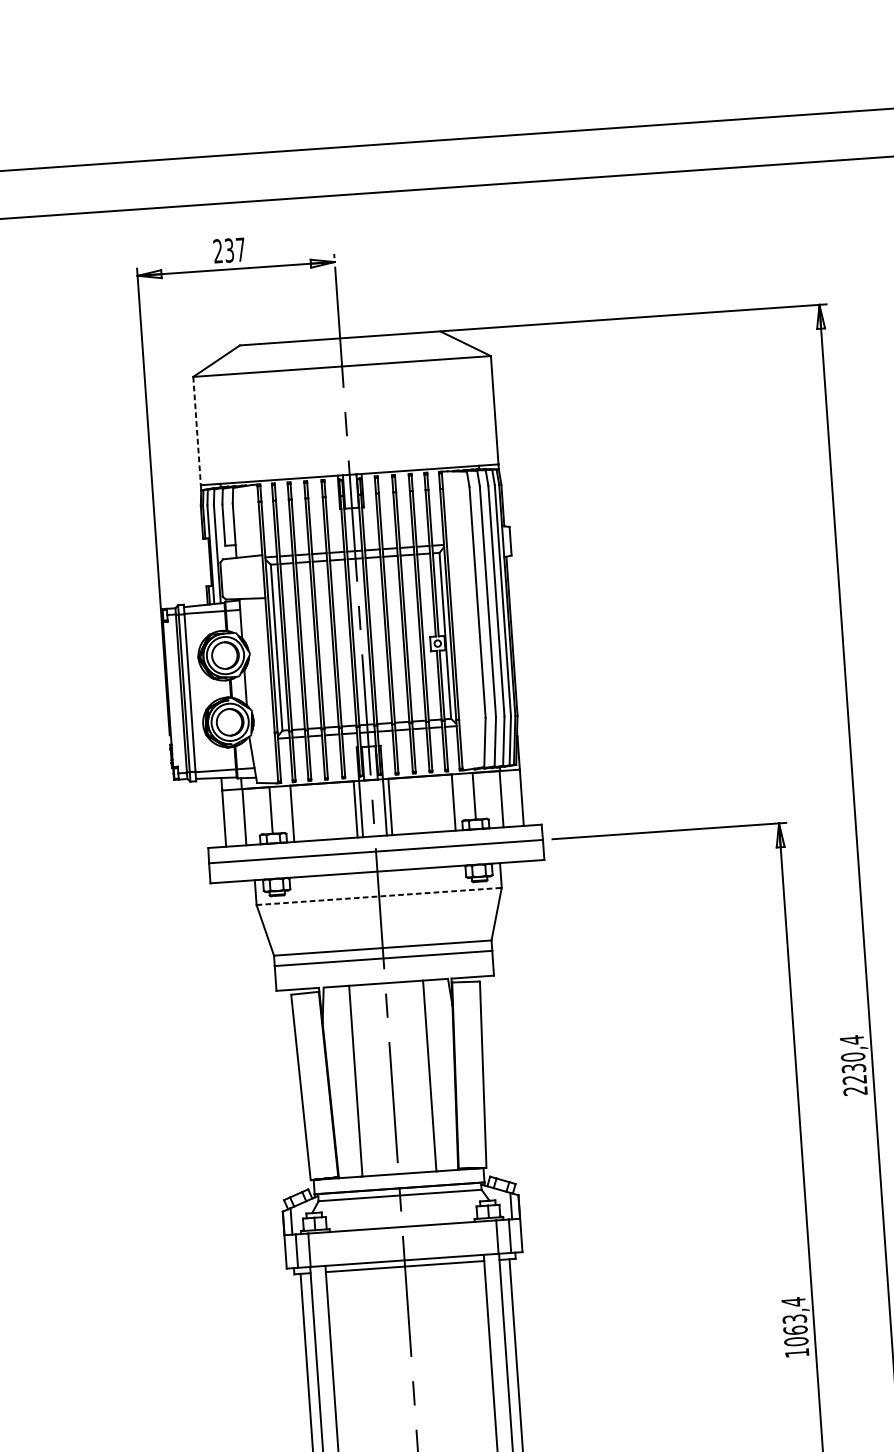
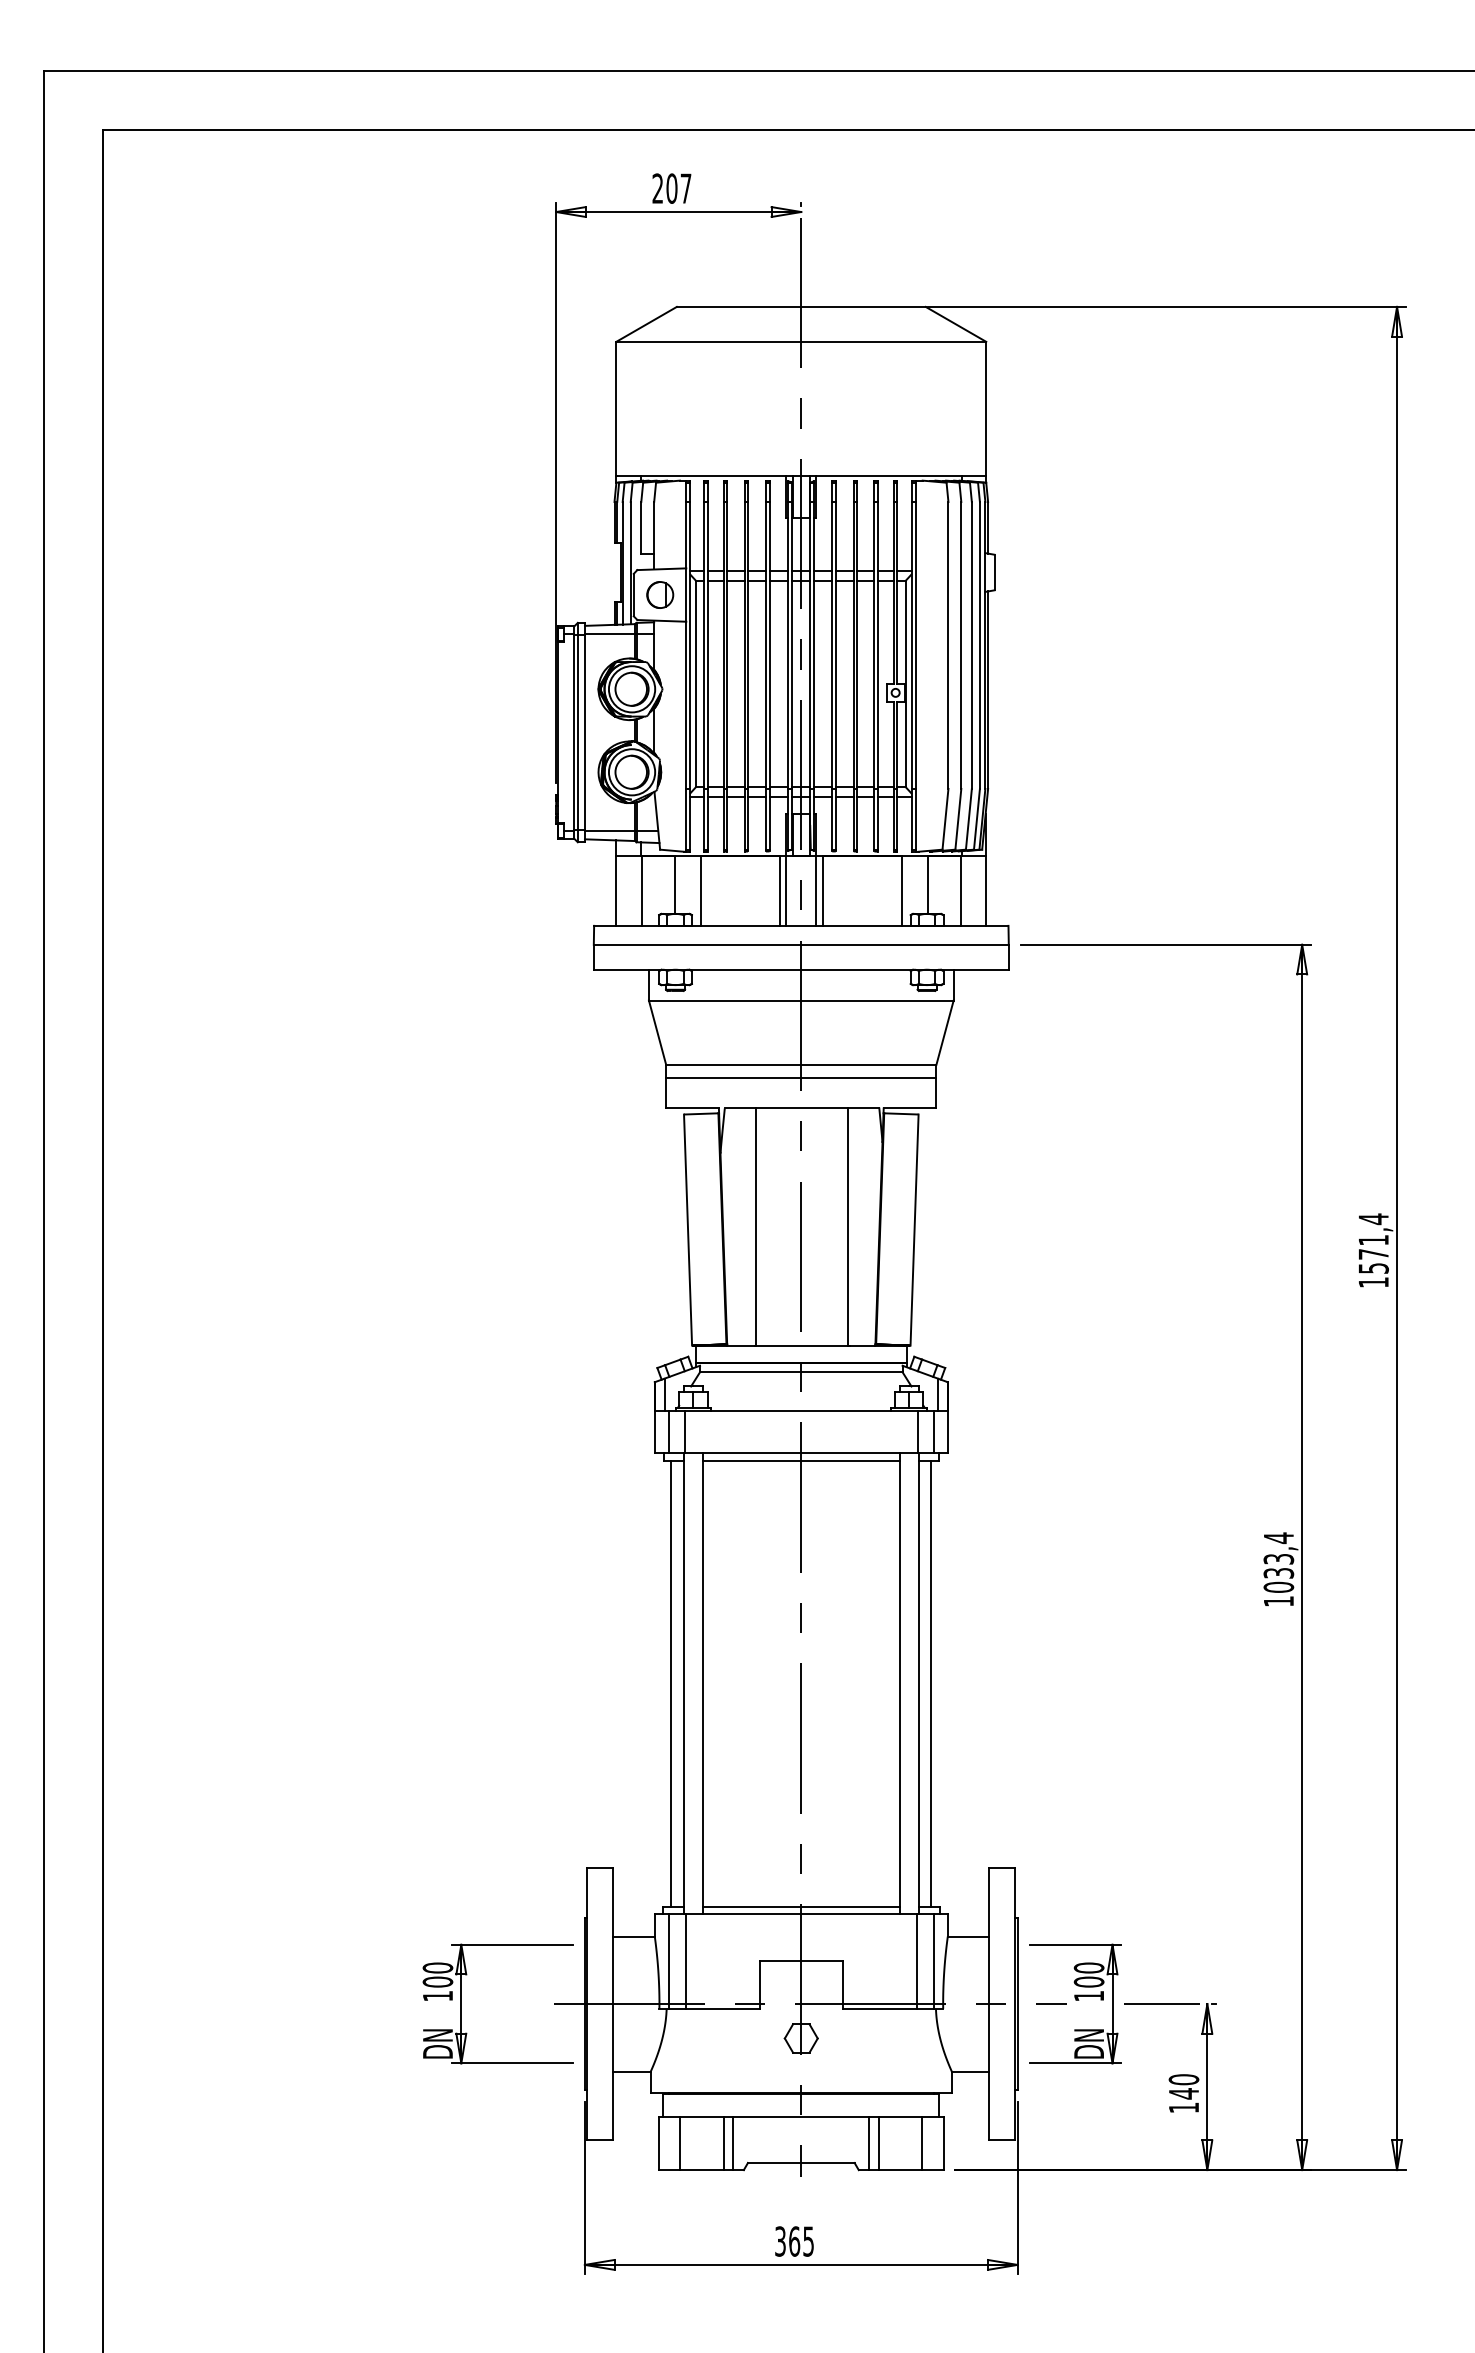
text: (229, 250) -> (671, 188), 237 -> 207
line: (197, 431) -> (616, 409), dashed -> solid
part: (243, 577) -> (660, 594), added
line: (379, 896) -> (801, 1000), dashed -> solid
text: (854, 1073) -> (1373, 1260), 2230,4 -> 1571,4
text: (795, 1329) -> (1278, 1572), 1063,4 -> 1033,4

